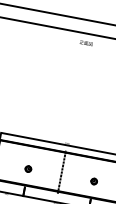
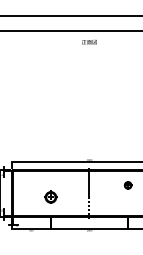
part: (28, 169) -> (50, 197), size x1.6
part: (93, 181) -> (127, 185), moved

